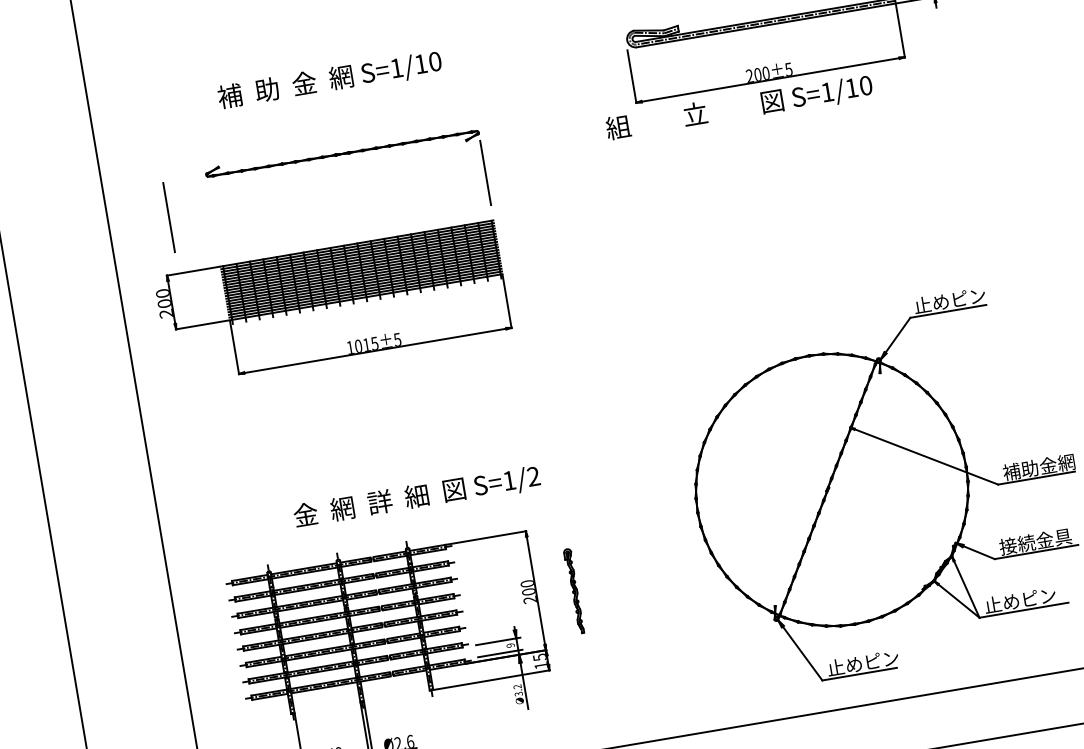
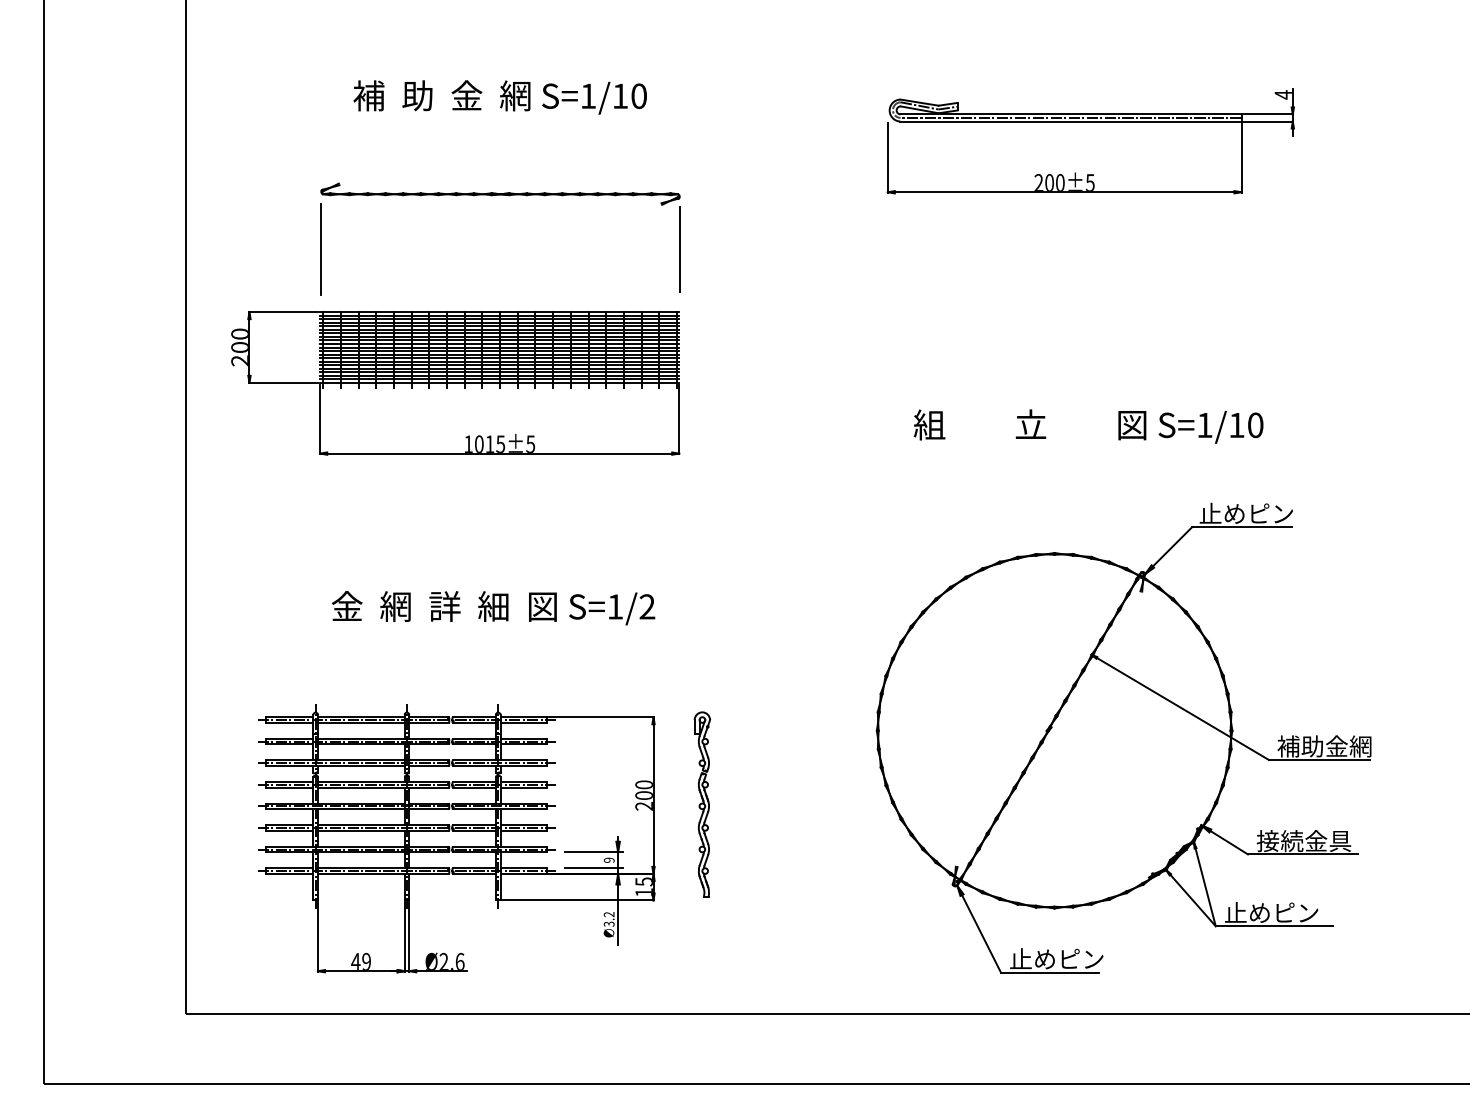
text: (739, 108) -> (1088, 426), moved
line: (169, 217) -> (320, 249), moved
text: (417, 497) -> (493, 608), moved
part: (574, 591) -> (702, 804), size x1.67

